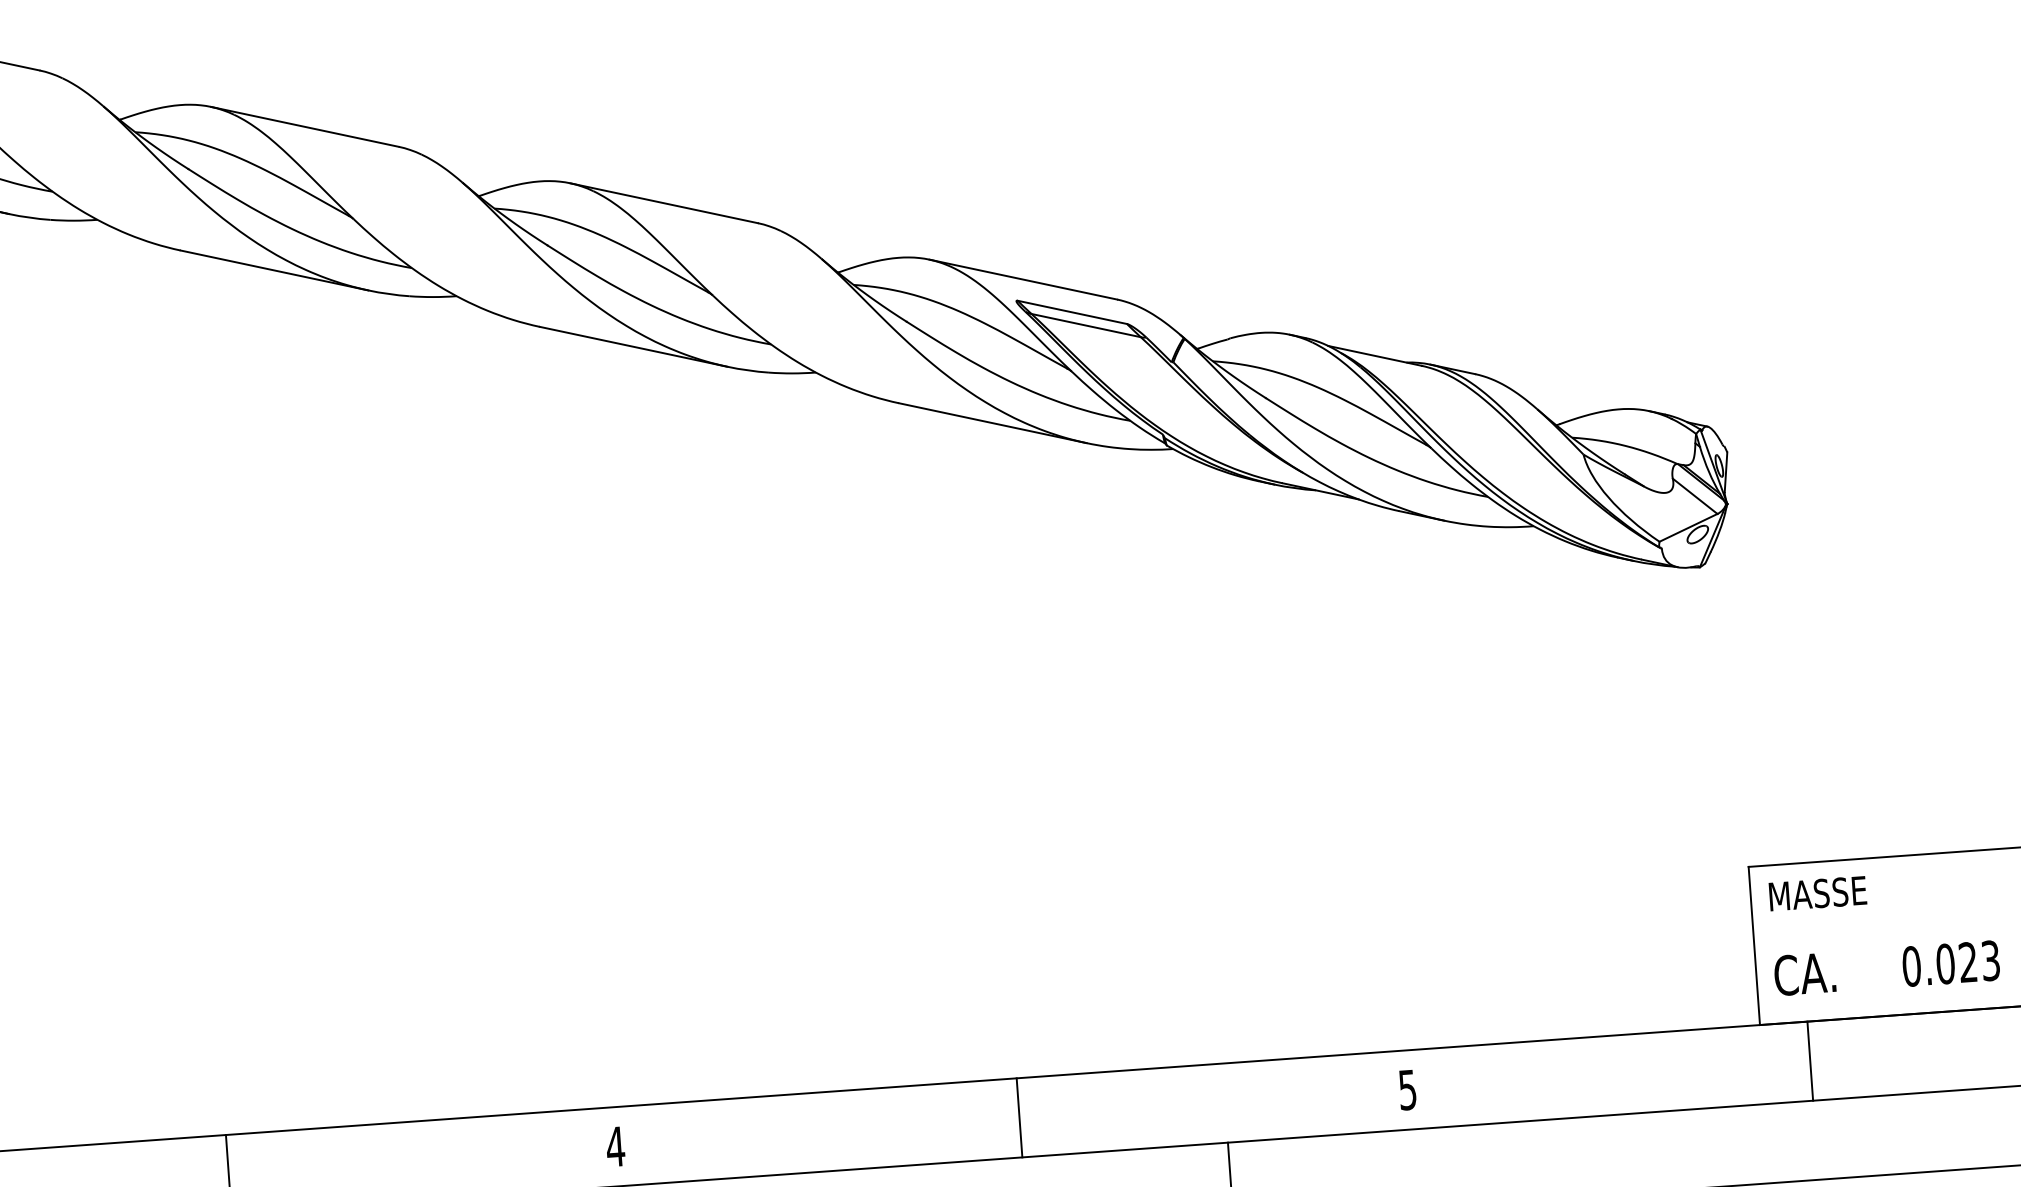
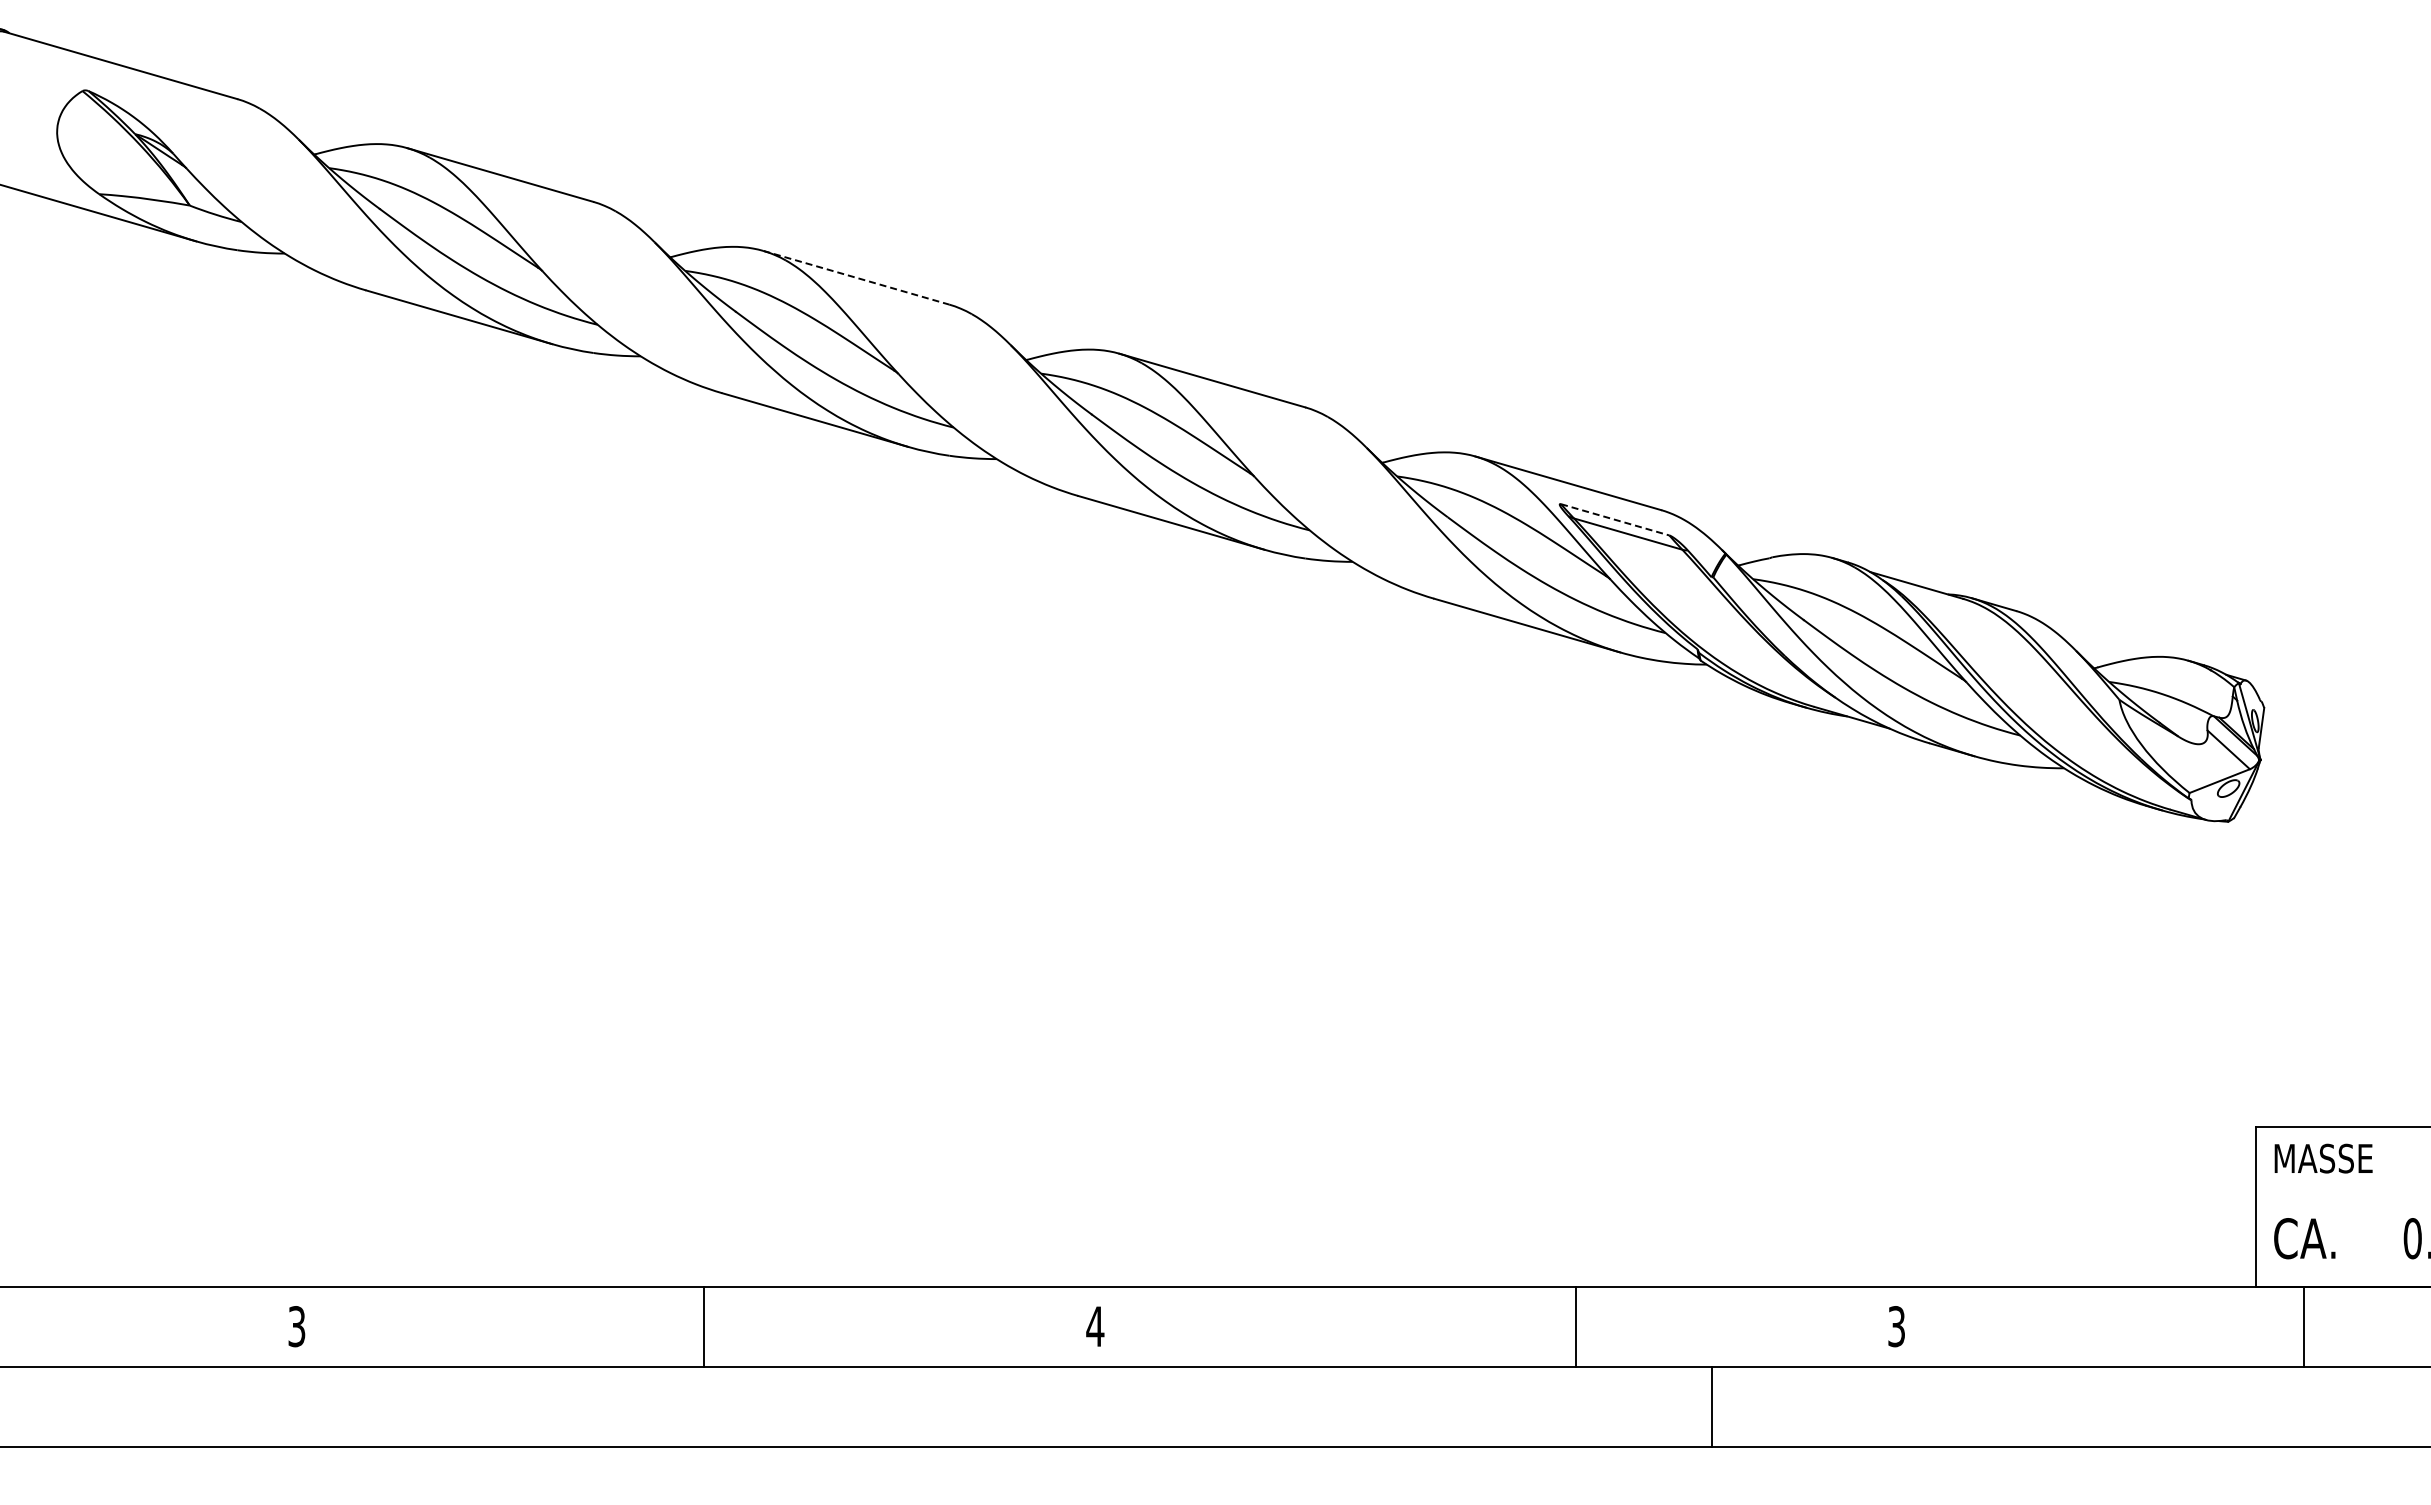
line: (305, 126) -> (856, 277), solid -> dashed
line: (1072, 312) -> (1615, 519), solid -> dashed
text: (1407, 1089) -> (1896, 1326), 5 -> 3
line: (1019, 1117) -> (1575, 1326), moved

